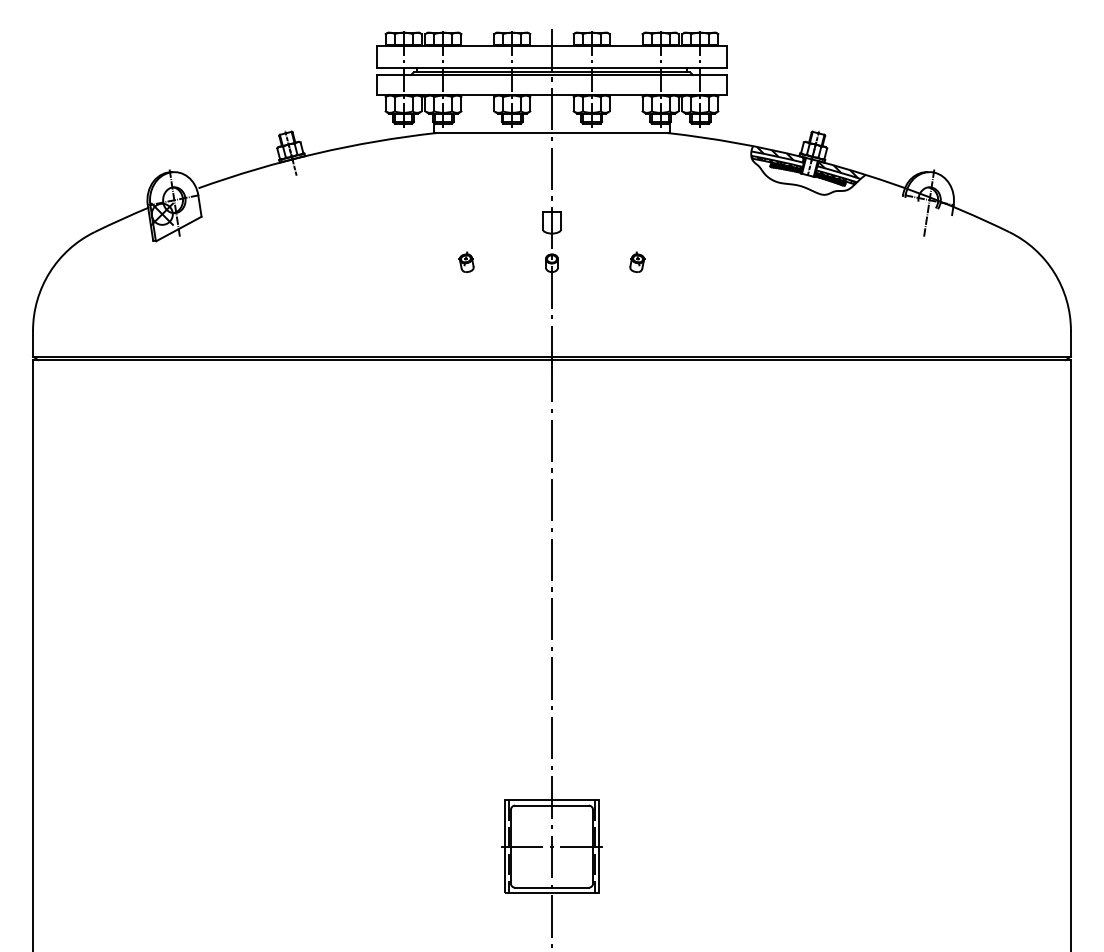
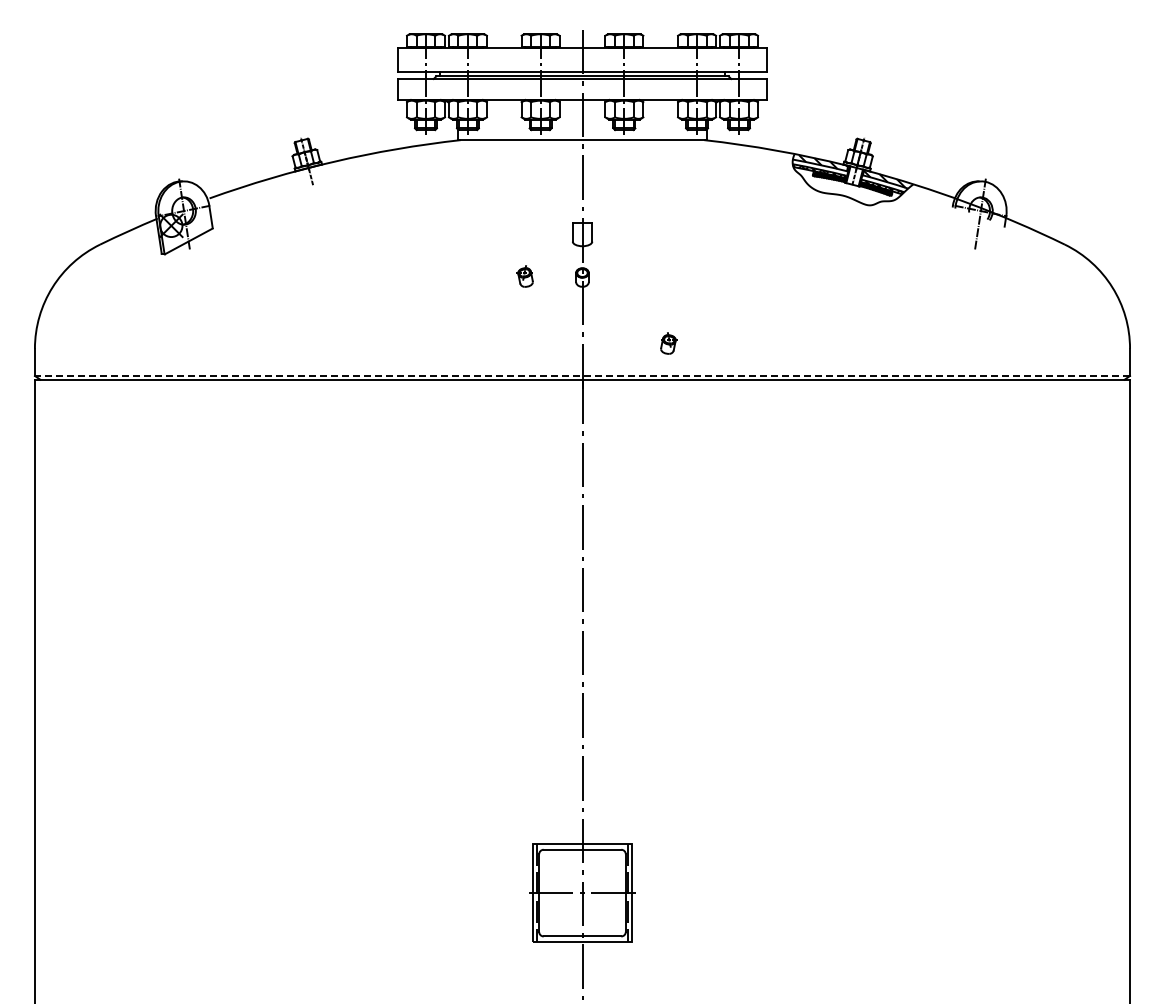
part: (465, 262) -> (524, 276), moved
part: (637, 262) -> (668, 343), moved
line: (552, 356) -> (582, 375), solid -> dashed

